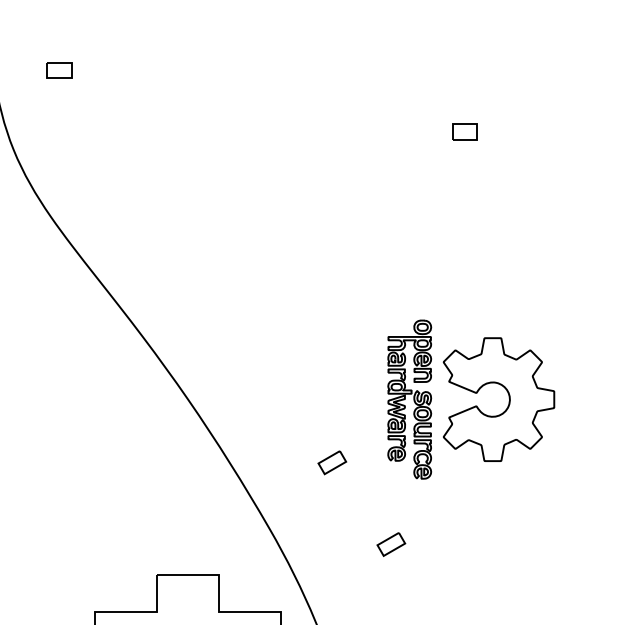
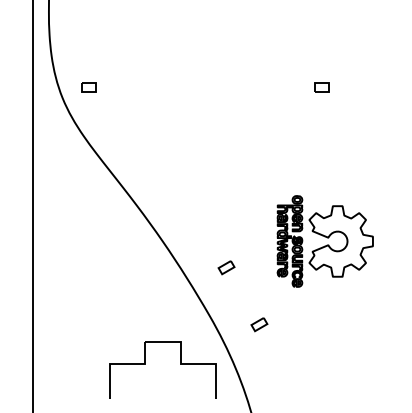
part: (58, 70) -> (88, 87), moved
part: (332, 462) -> (226, 267), moved
part: (391, 544) -> (259, 324), moved

